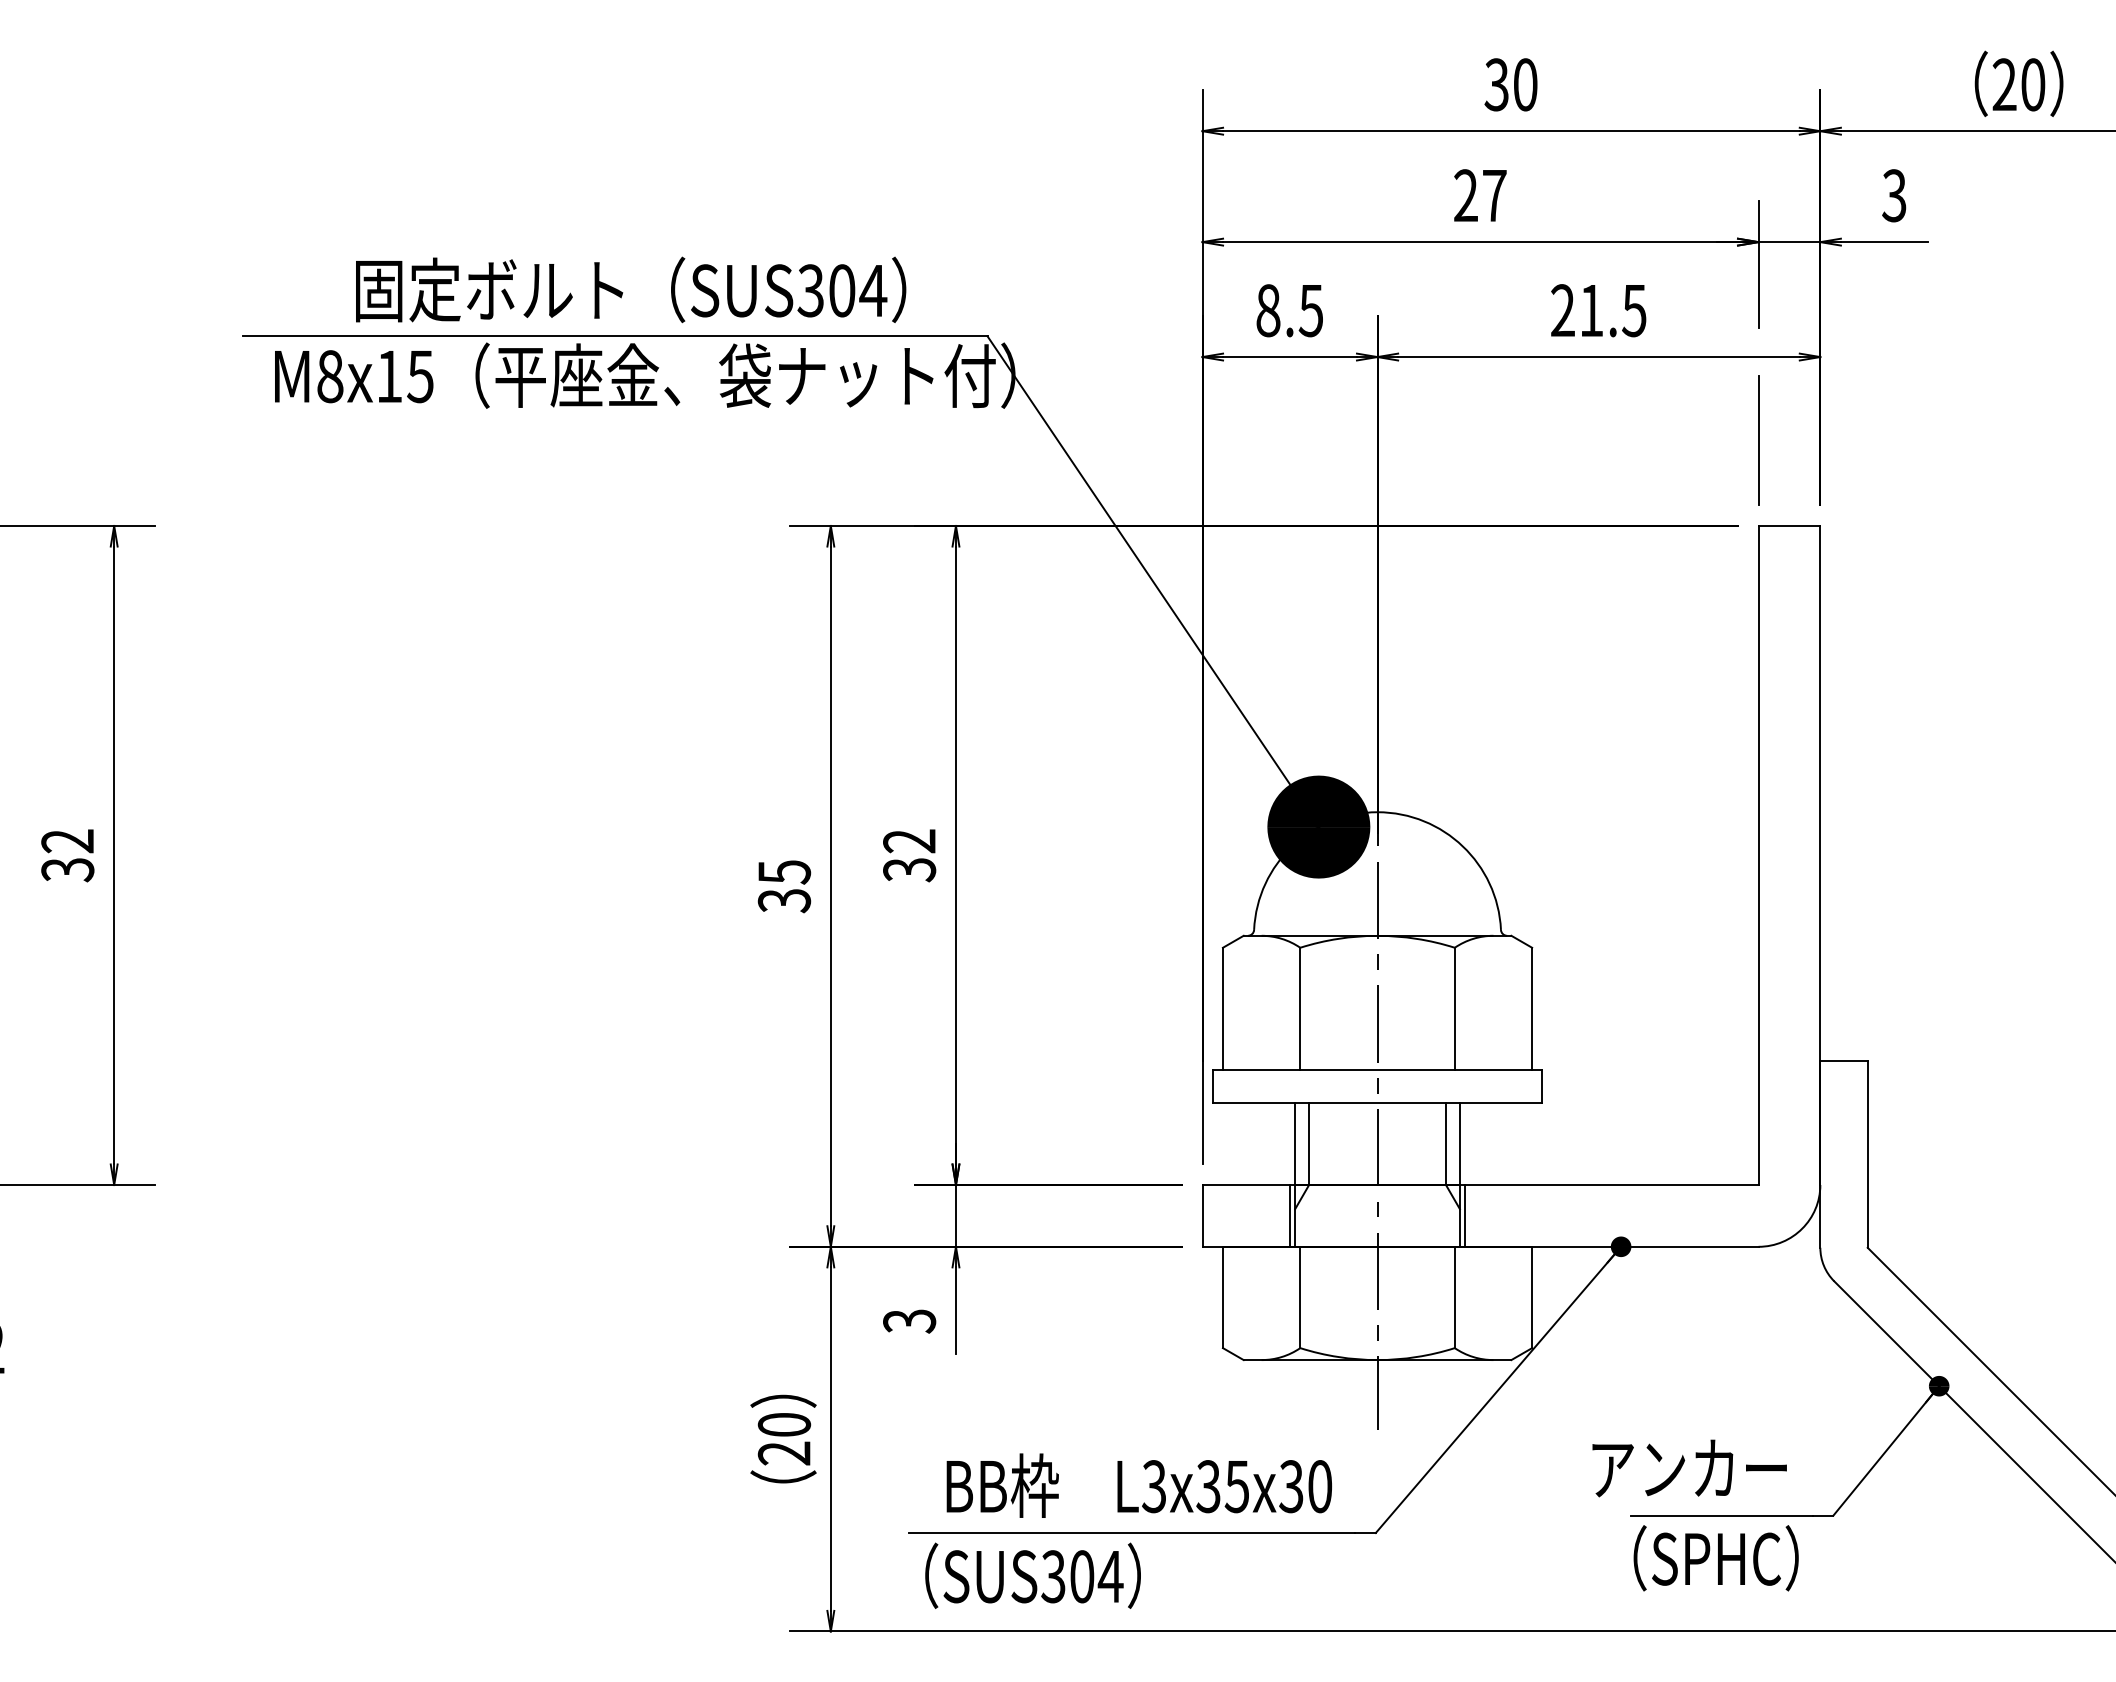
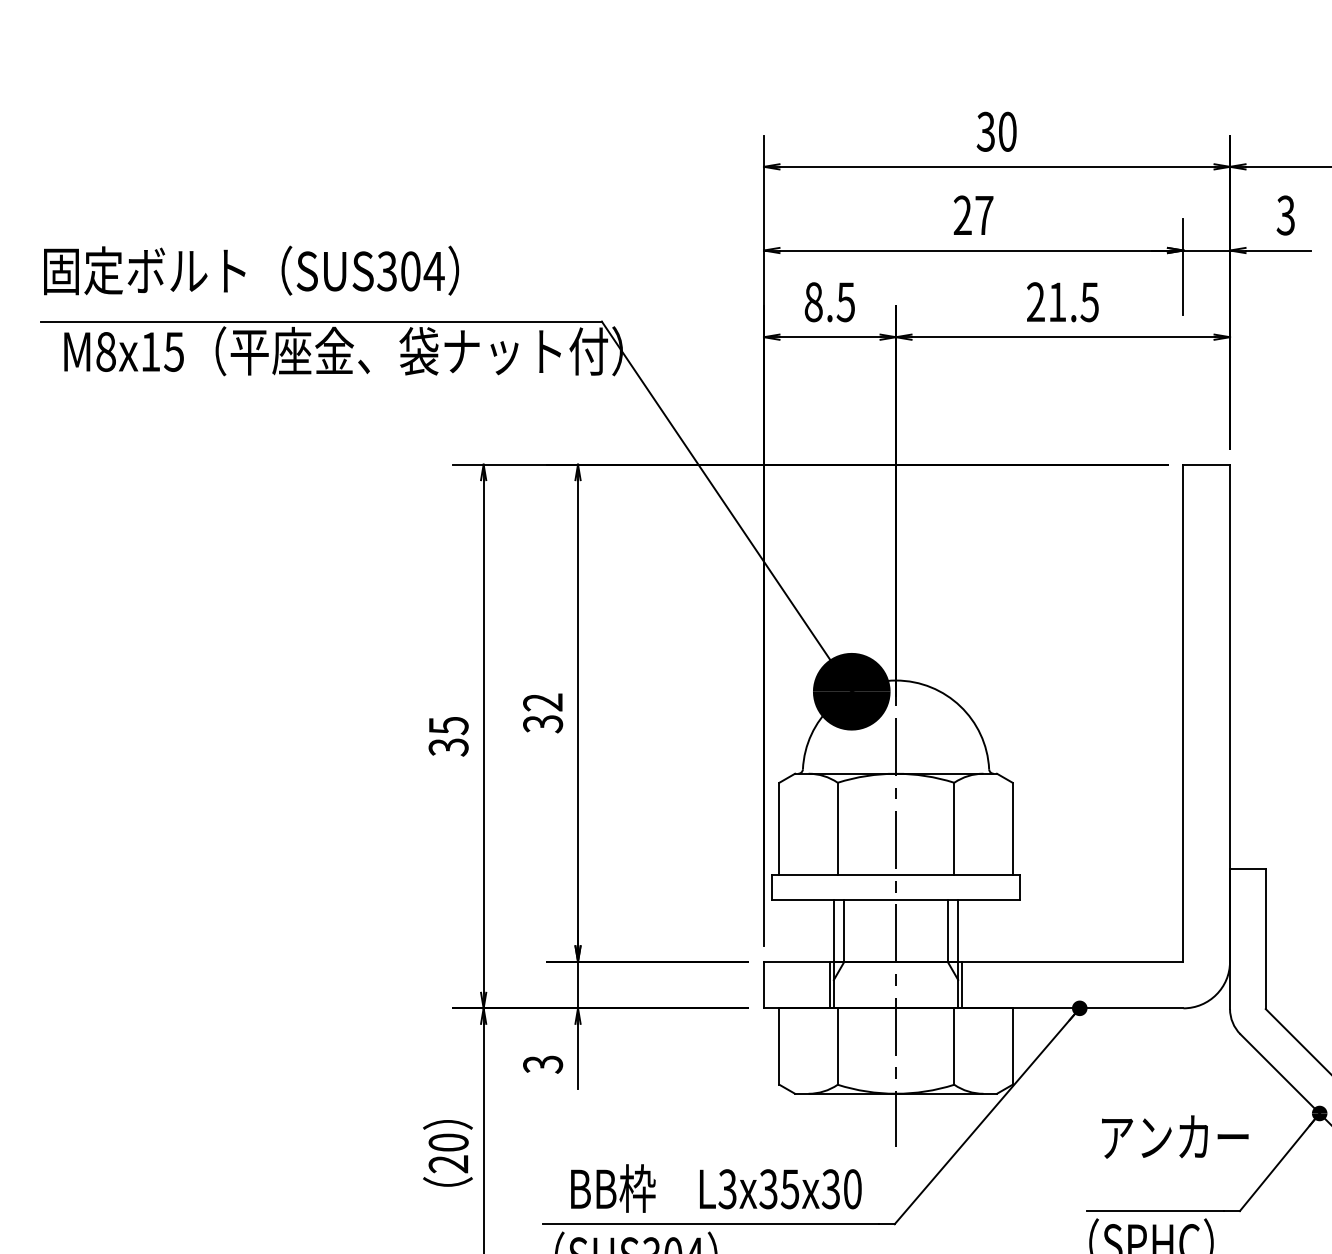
text: (631, 289) -> (251, 270), moved
line: (1758, 440) -> (1183, 400), removed
text: (1689, 1468) -> (1175, 1137), moved

